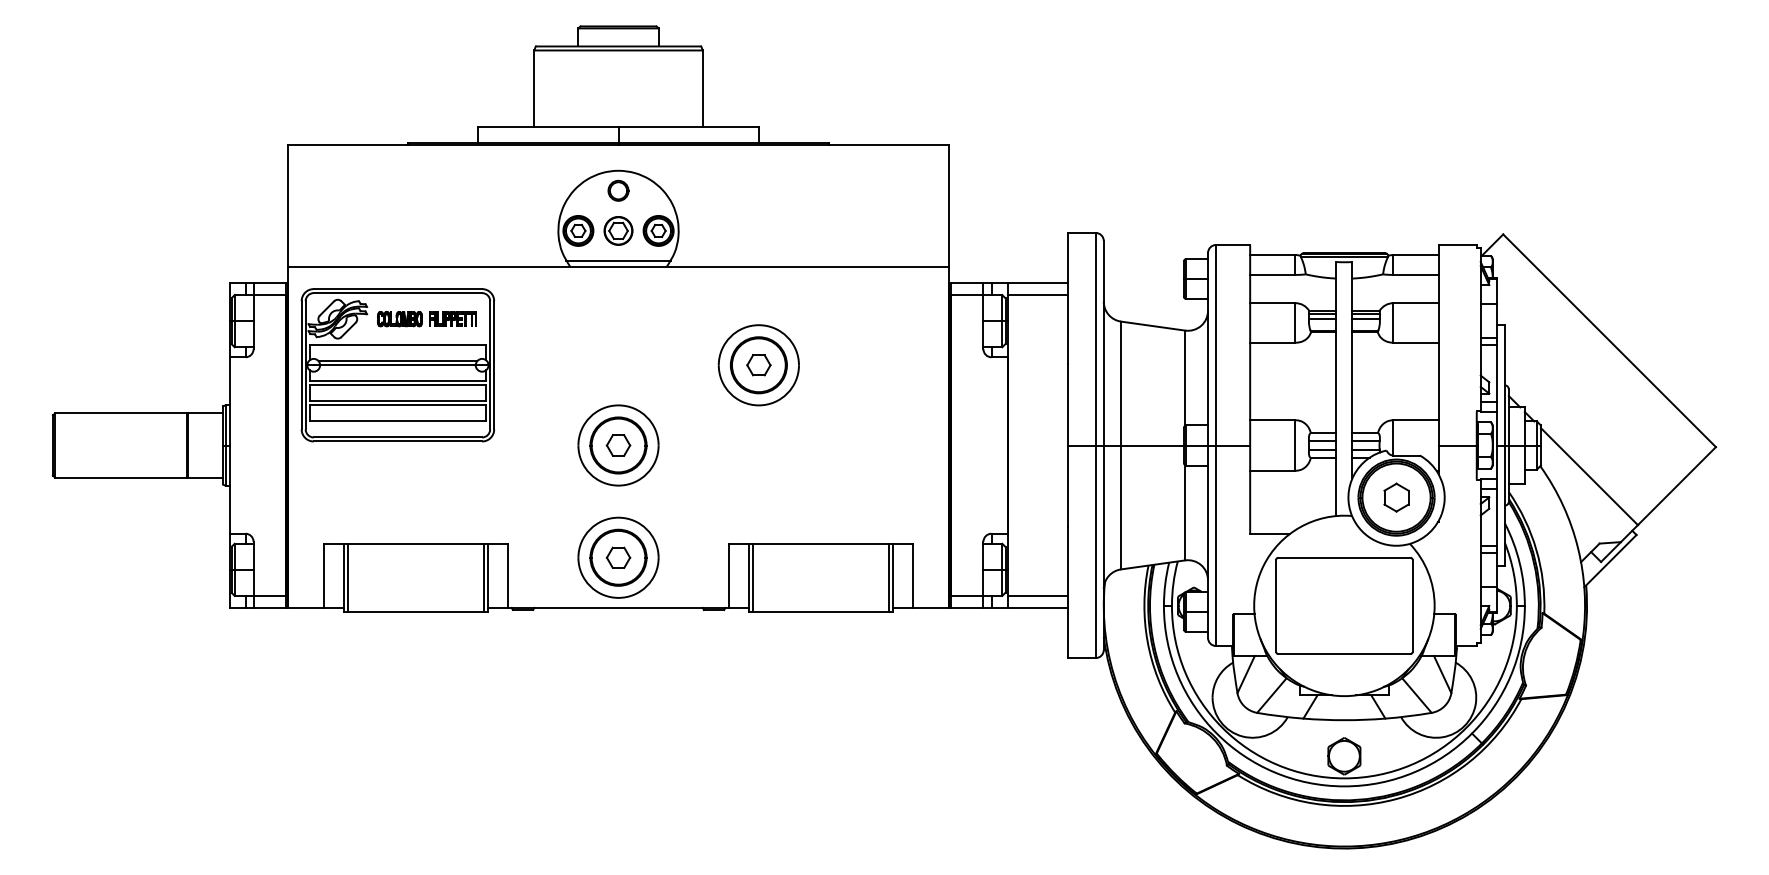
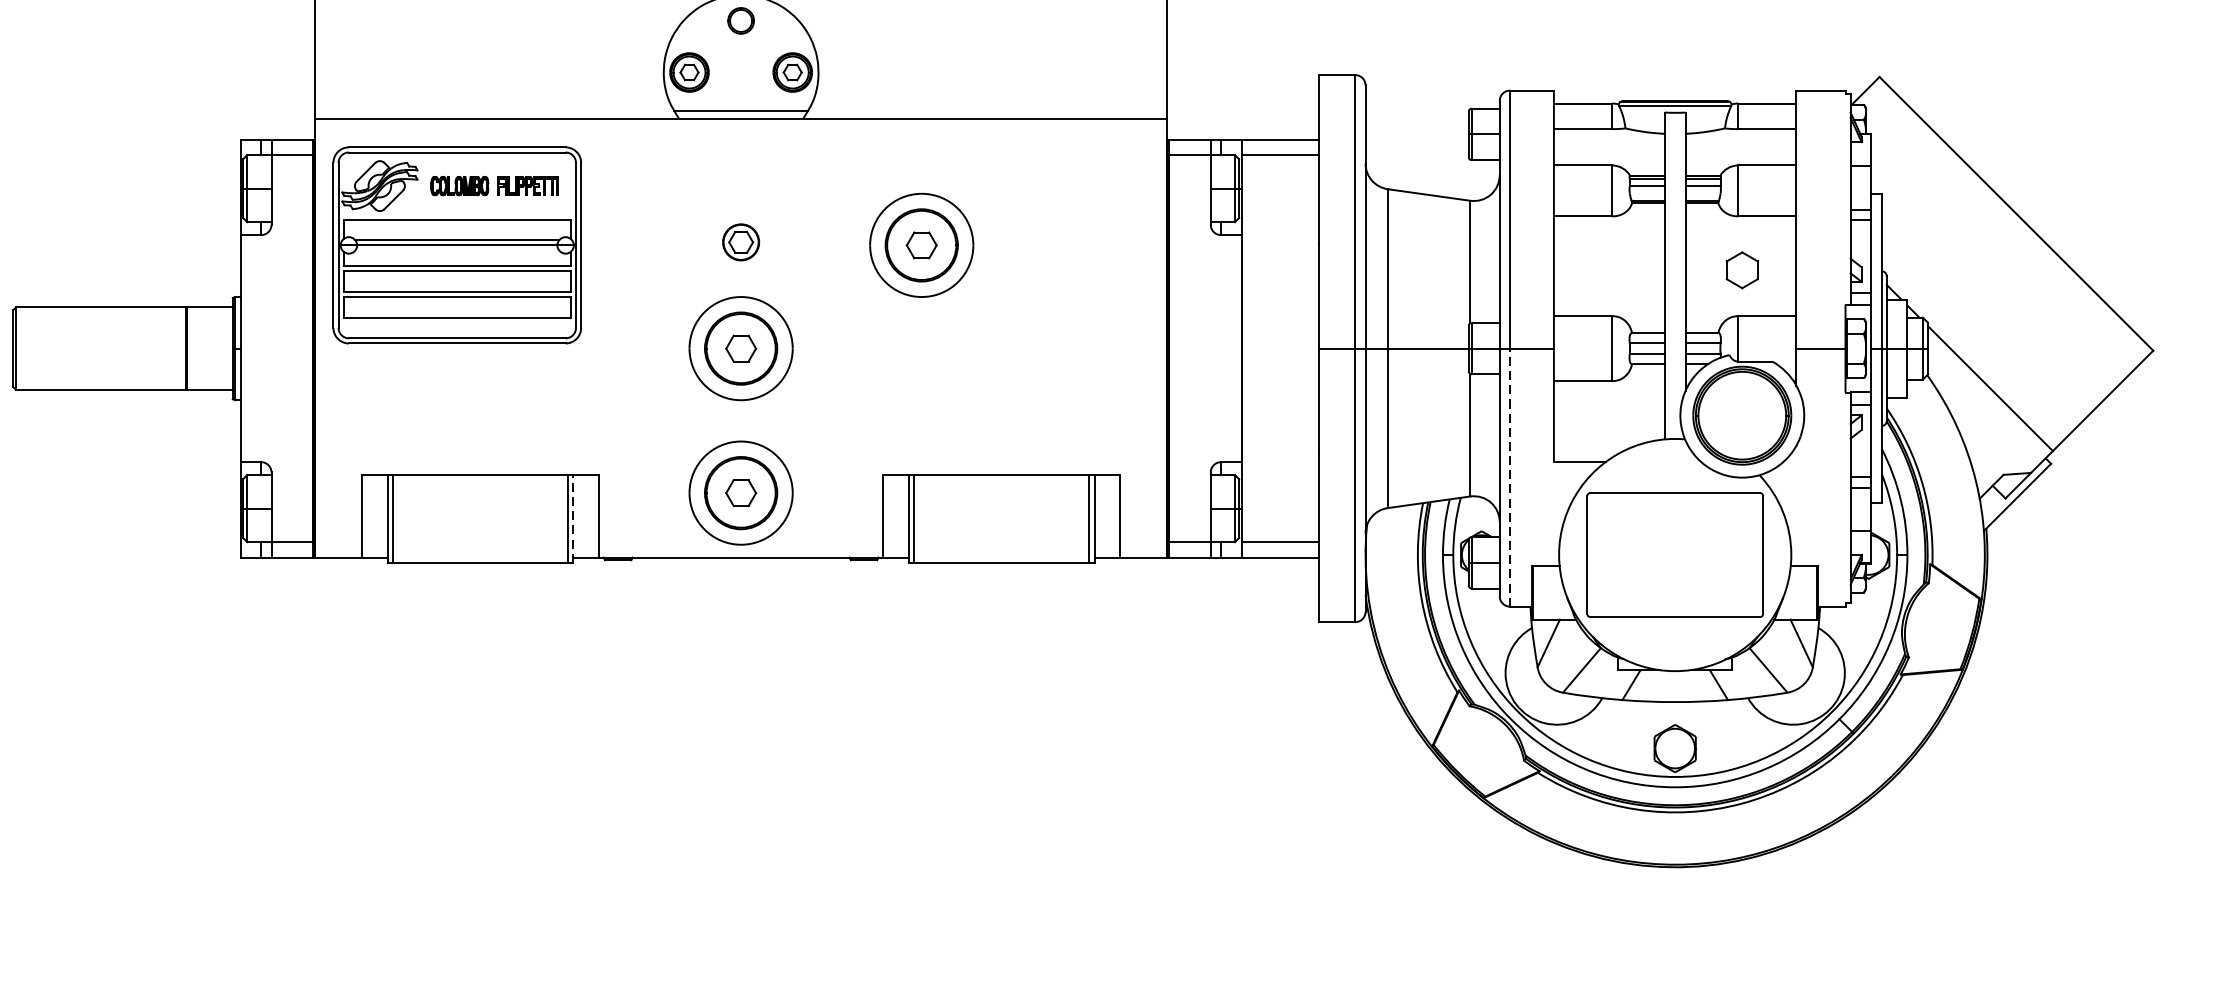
part: (618, 230) -> (741, 241), moved
part: (1396, 497) -> (1742, 270), moved
line: (1216, 545) -> (1510, 477), solid -> dashed
line: (488, 577) -> (573, 518), solid -> dashed

